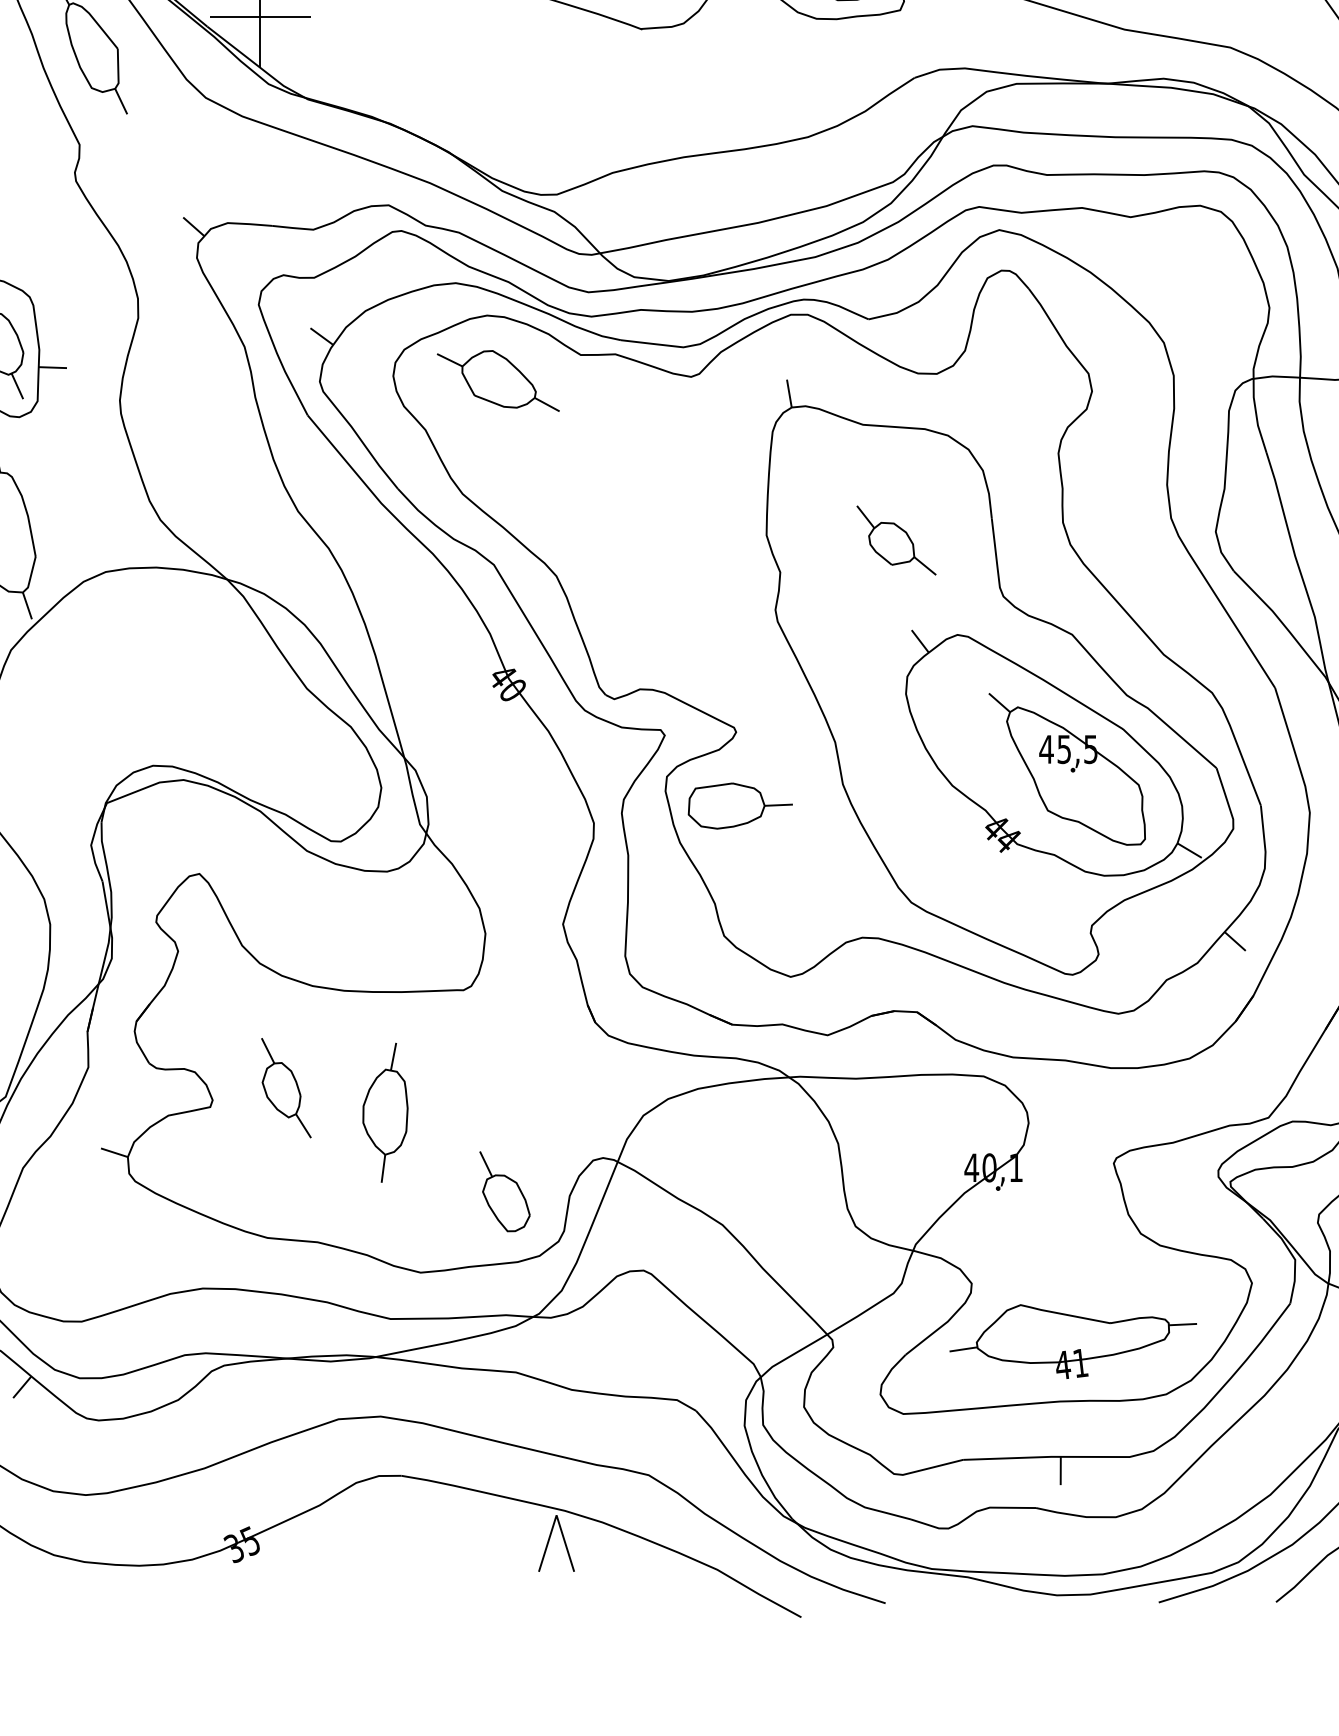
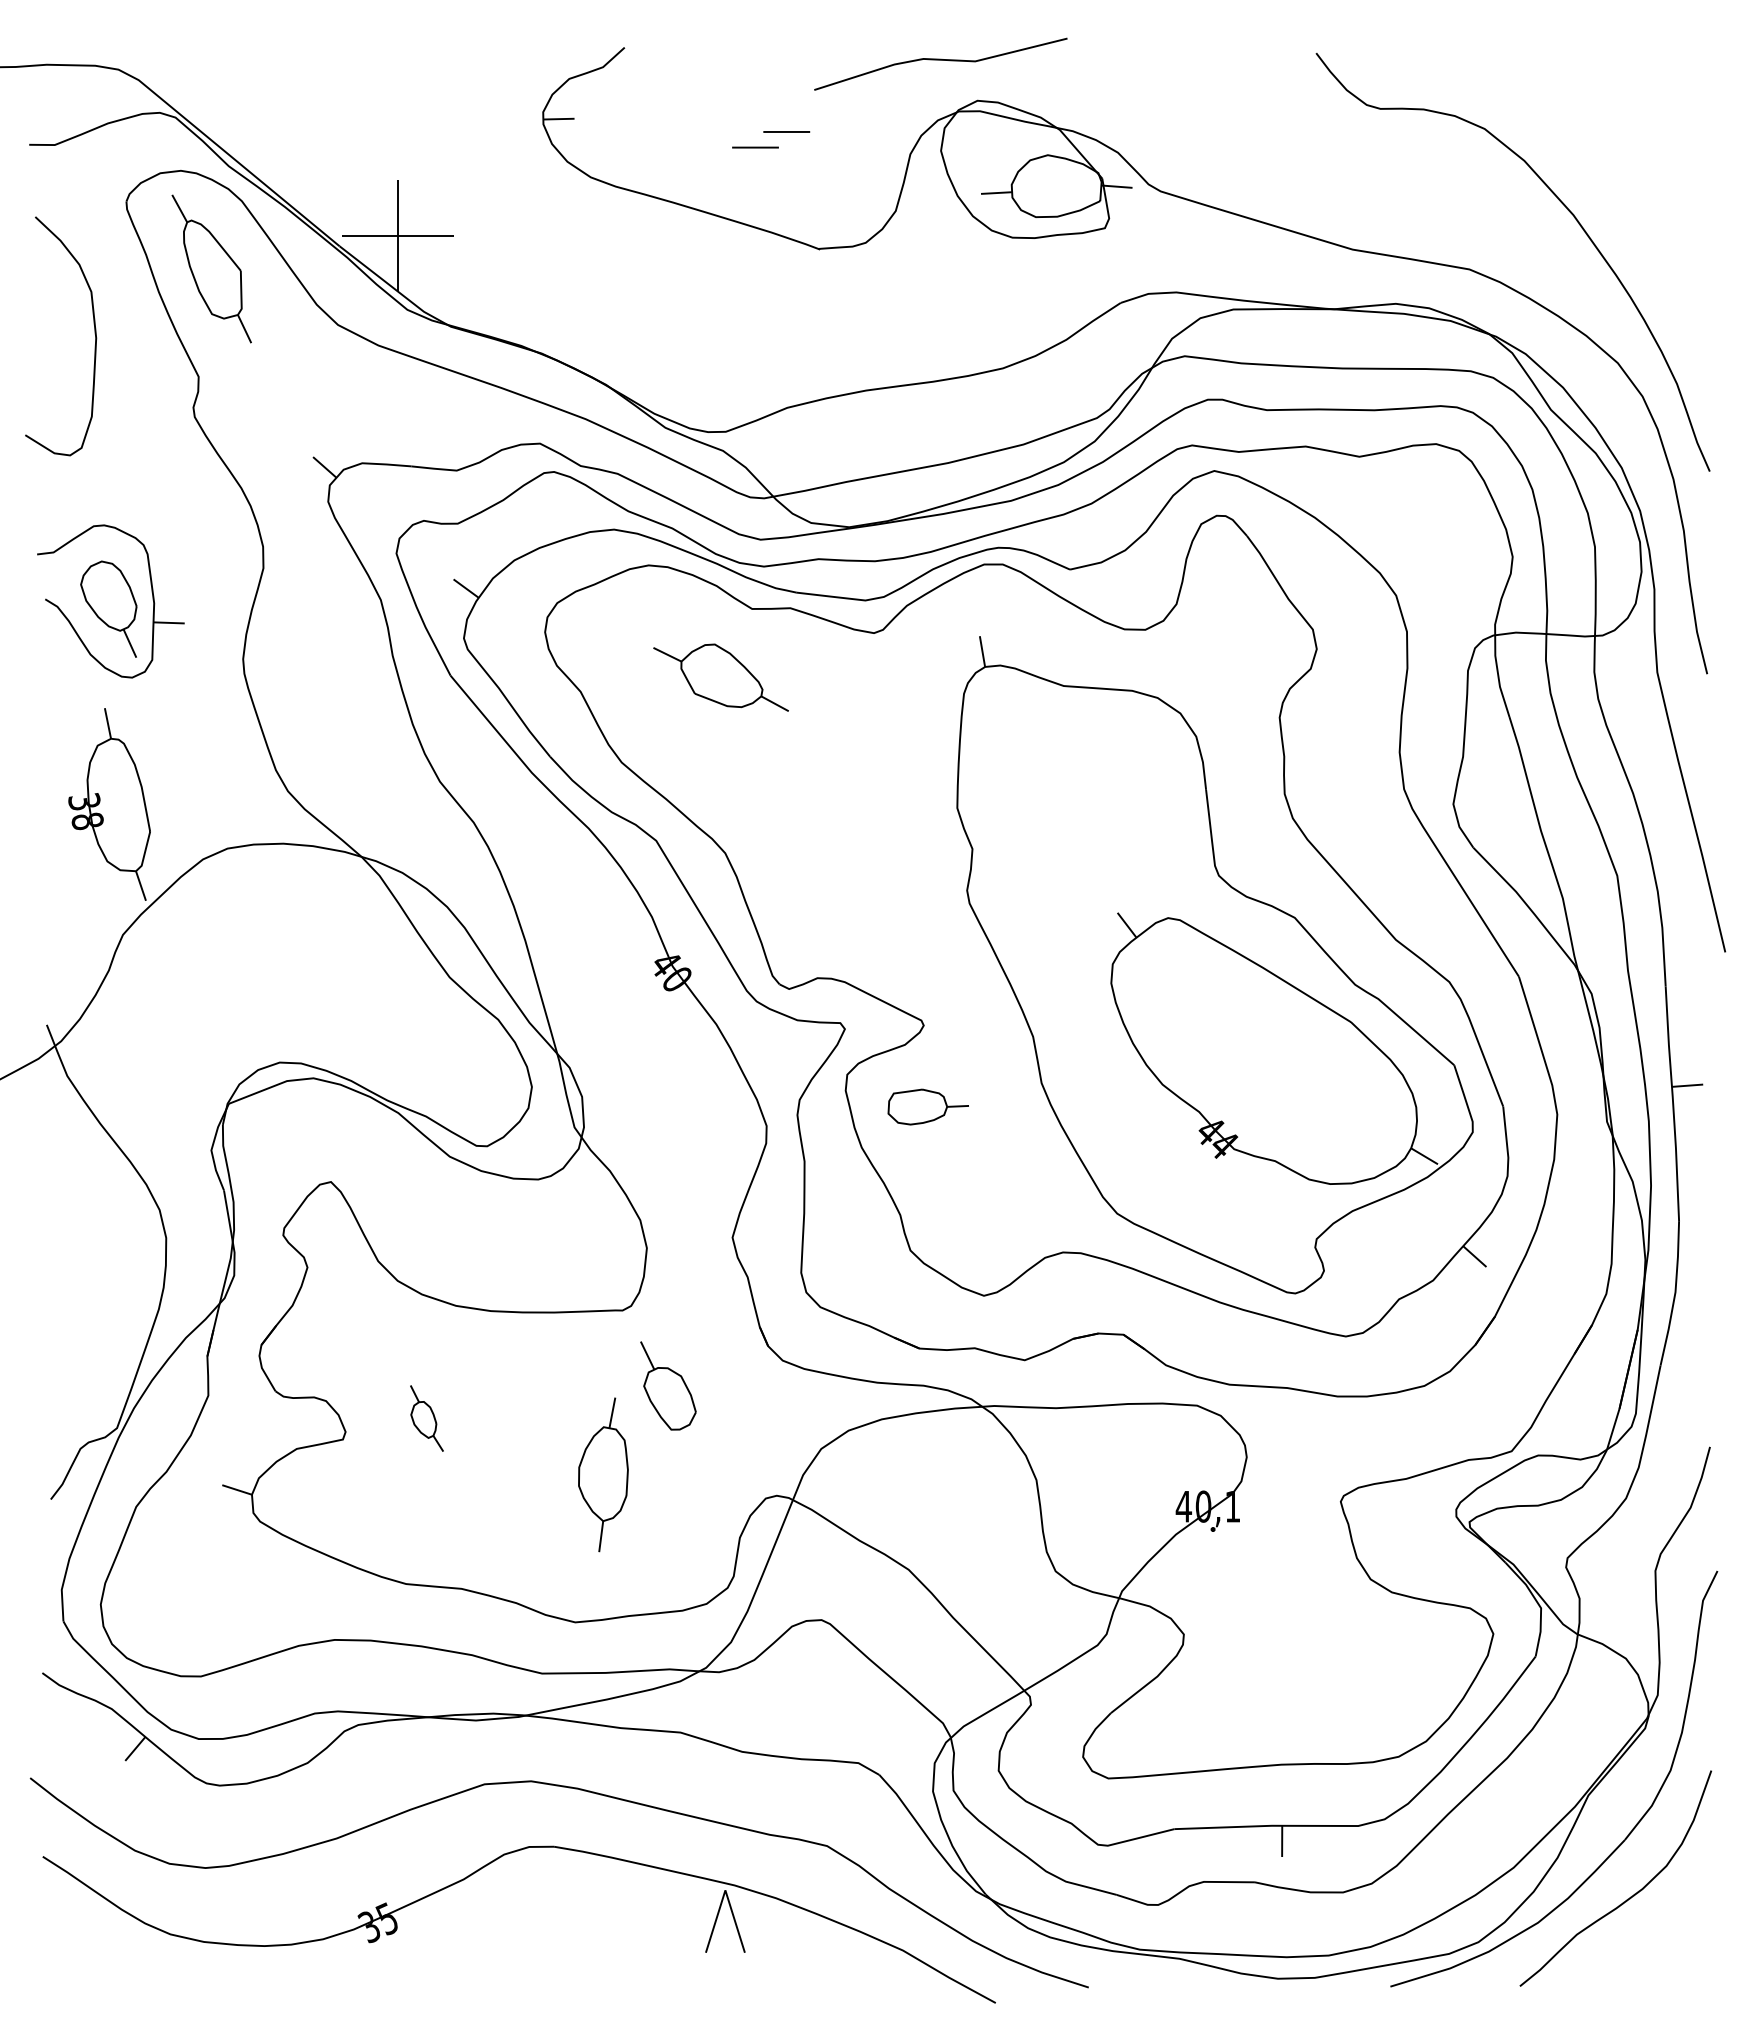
part: (497, 380) -> (720, 677), moved
part: (896, 540) -> (1100, 813), removed
part: (1067, 769) -> (1289, 1066), removed
part: (740, 805) -> (928, 1106), size x0.7
part: (285, 1088) -> (426, 1418), size x0.6
part: (385, 1112) -> (603, 1474), moved
part: (505, 1191) -> (668, 1385), moved
part: (1072, 1341) -> (1295, 1698), removed

